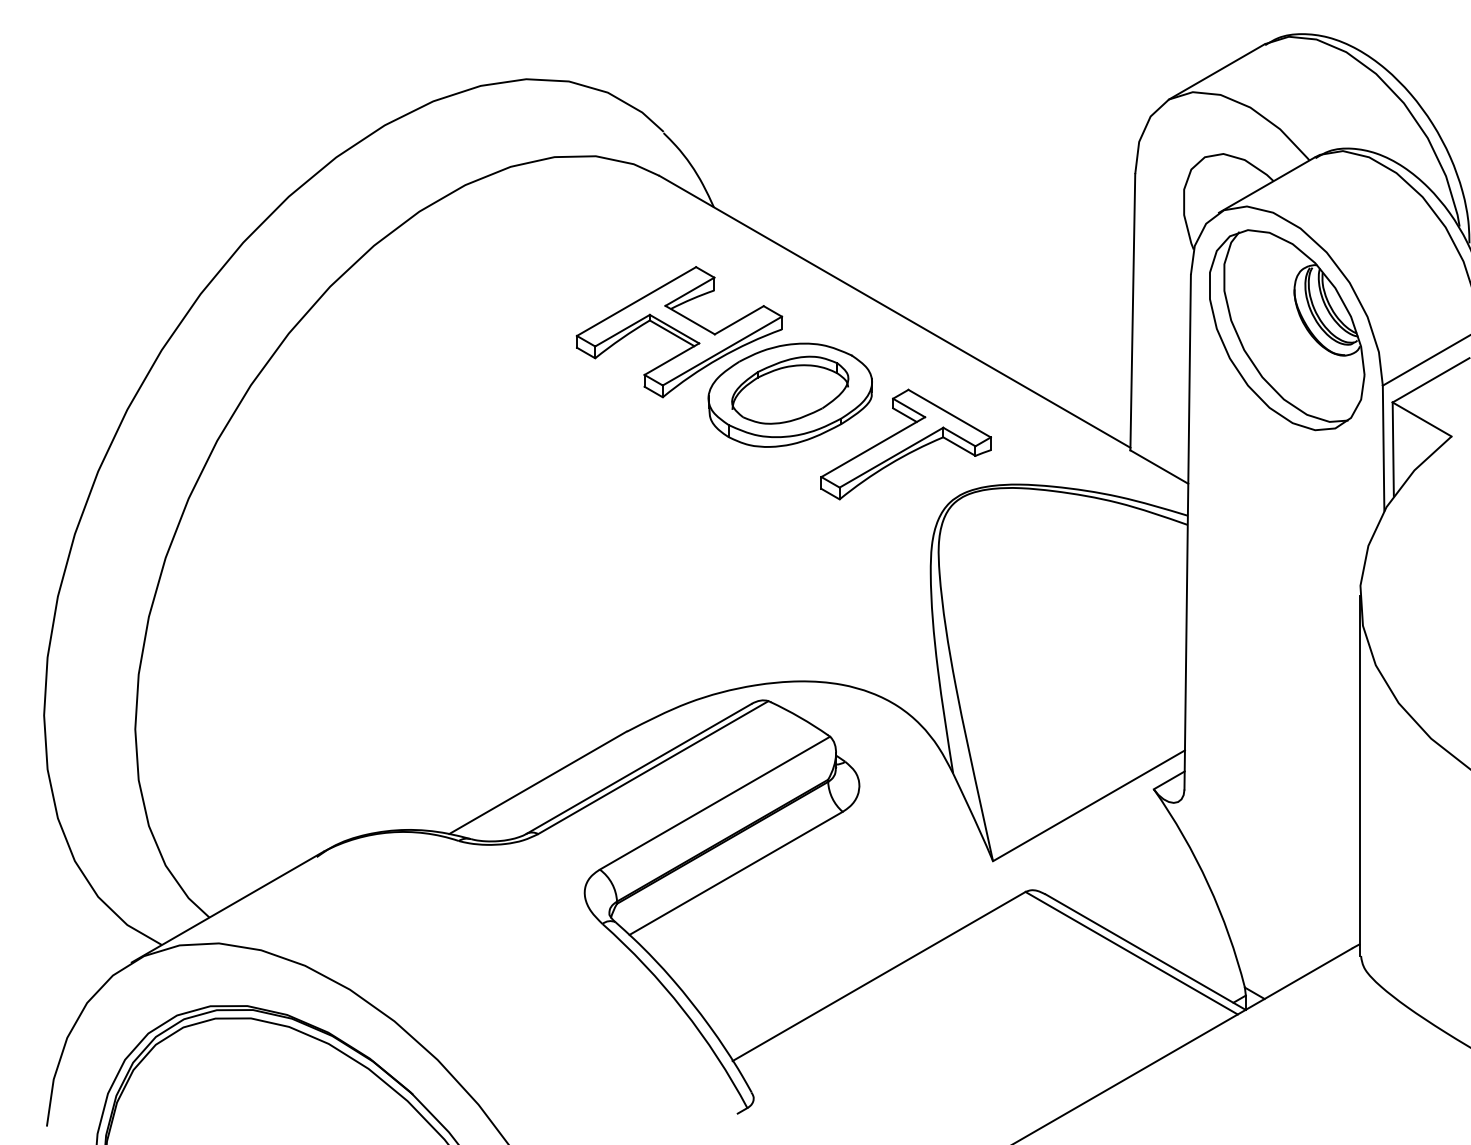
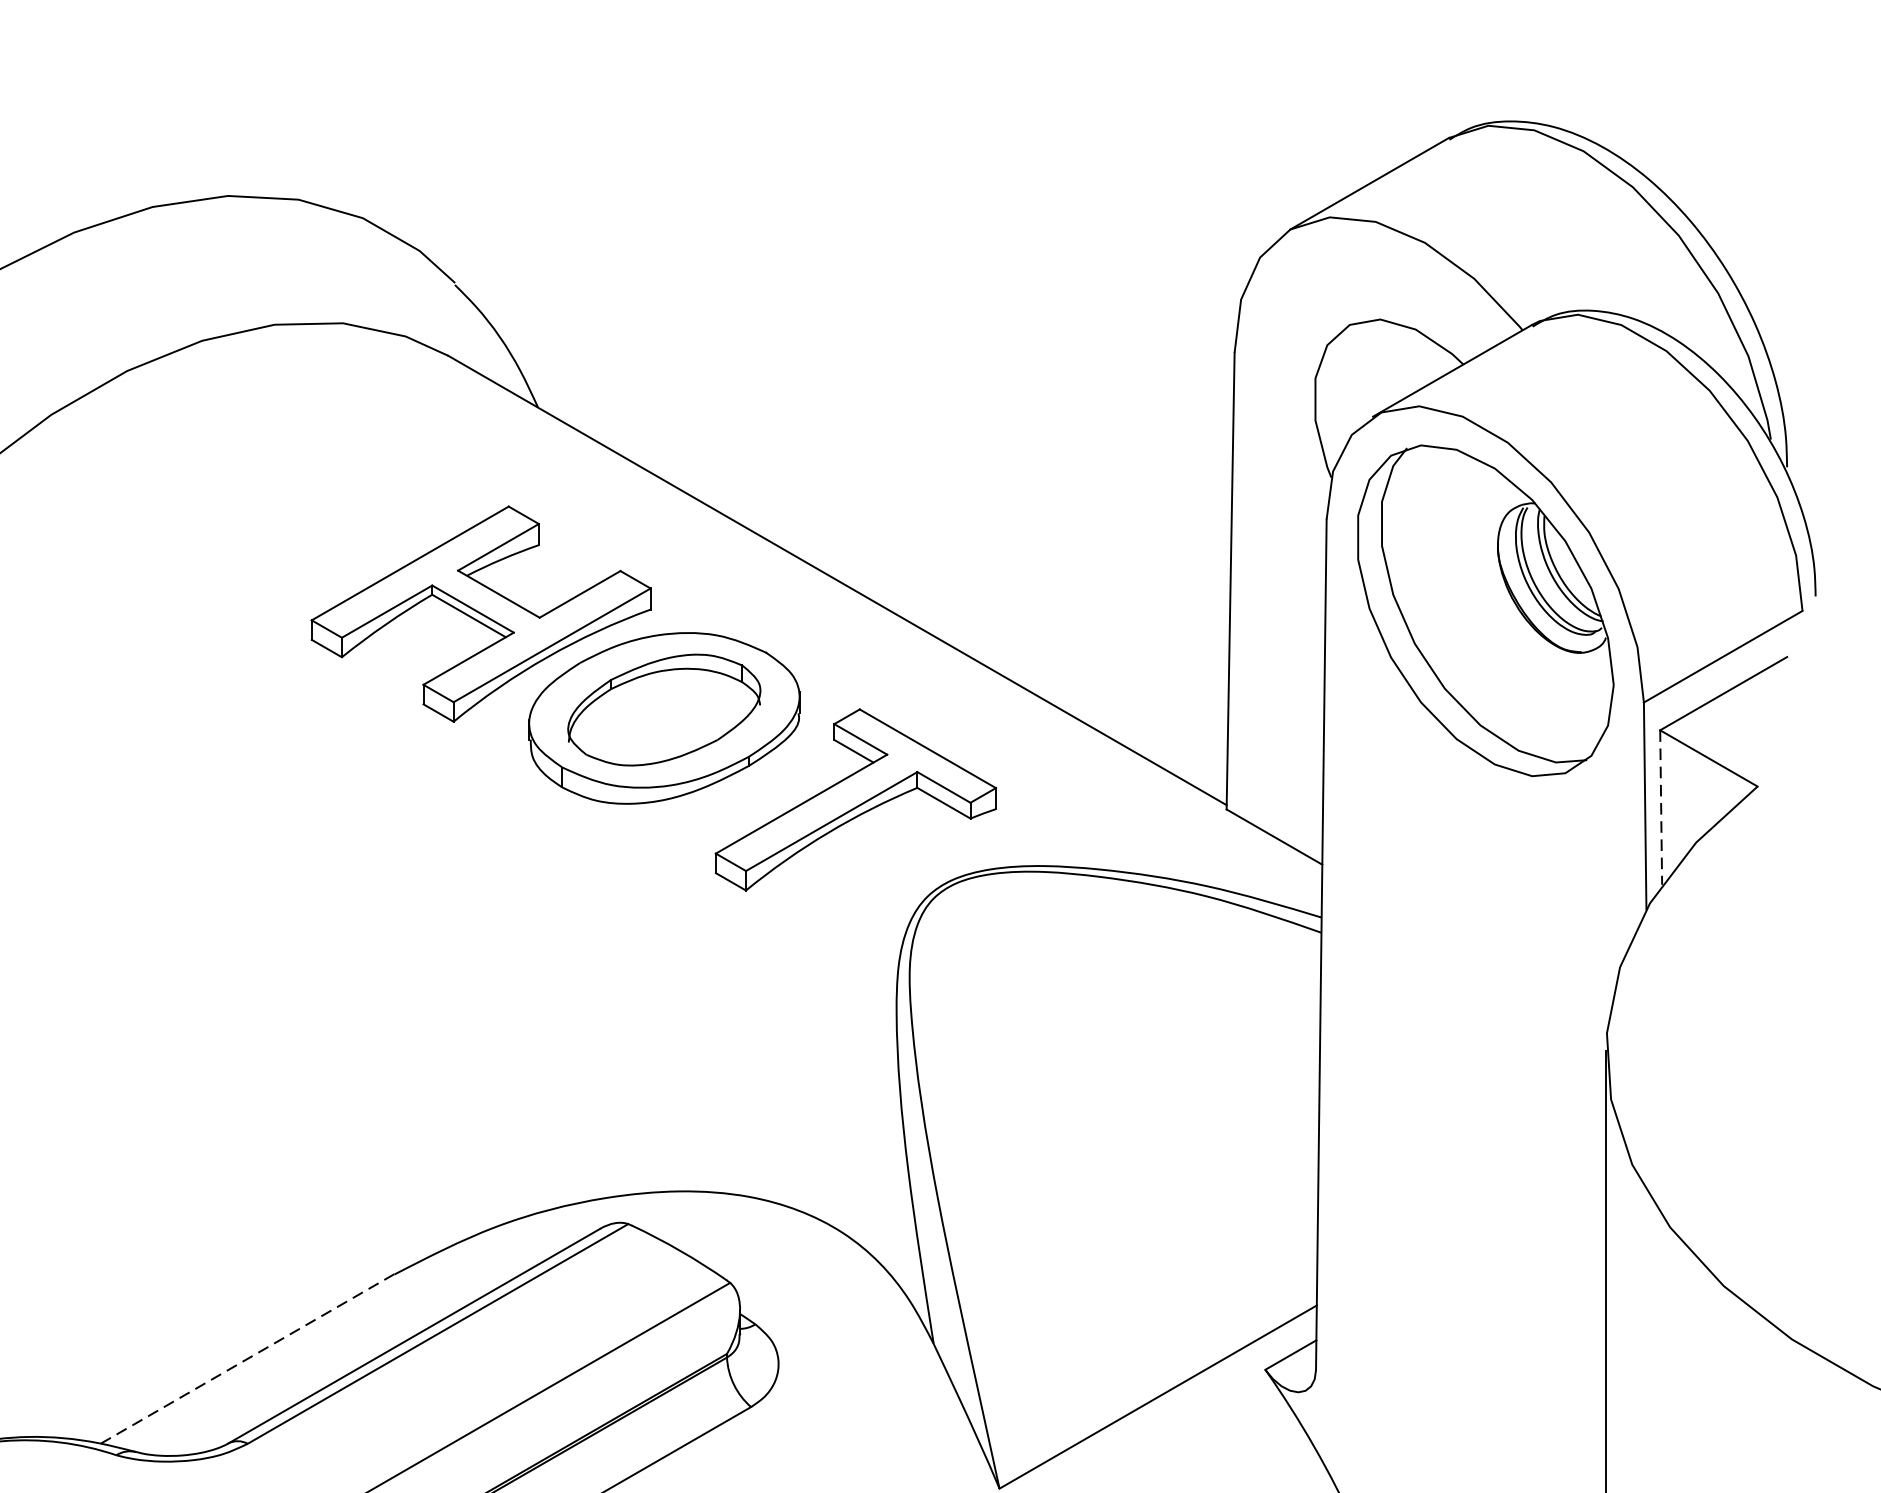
line: (1393, 449) -> (1661, 808), solid -> dashed
line: (538, 782) -> (248, 1358), solid -> dashed

